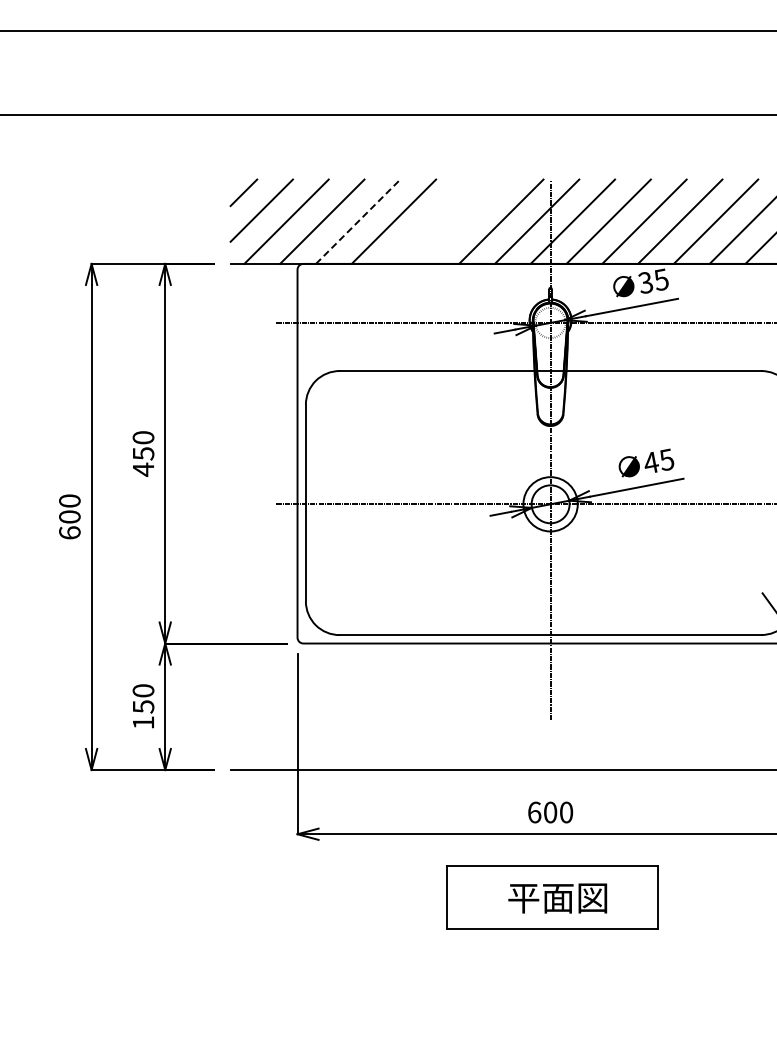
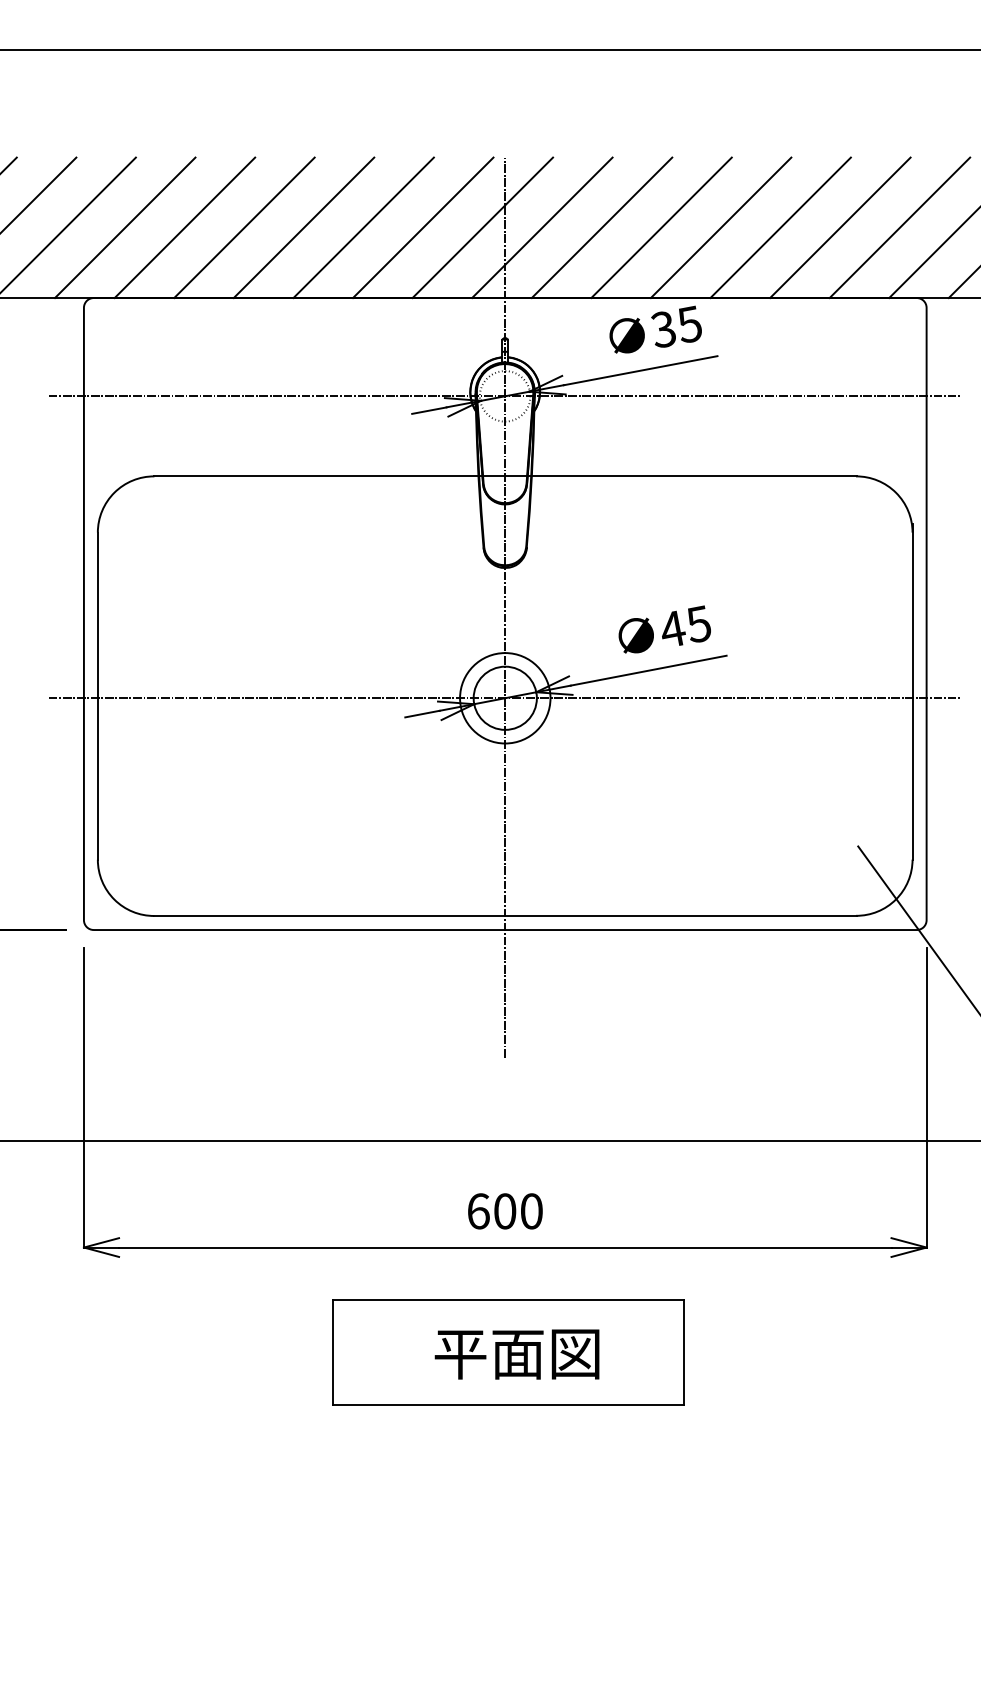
line: (358, 221) -> (185, 227), dashed -> solid
line: (429, 221) -> (303, 227), added
line: (465, 221) -> (363, 227), added

